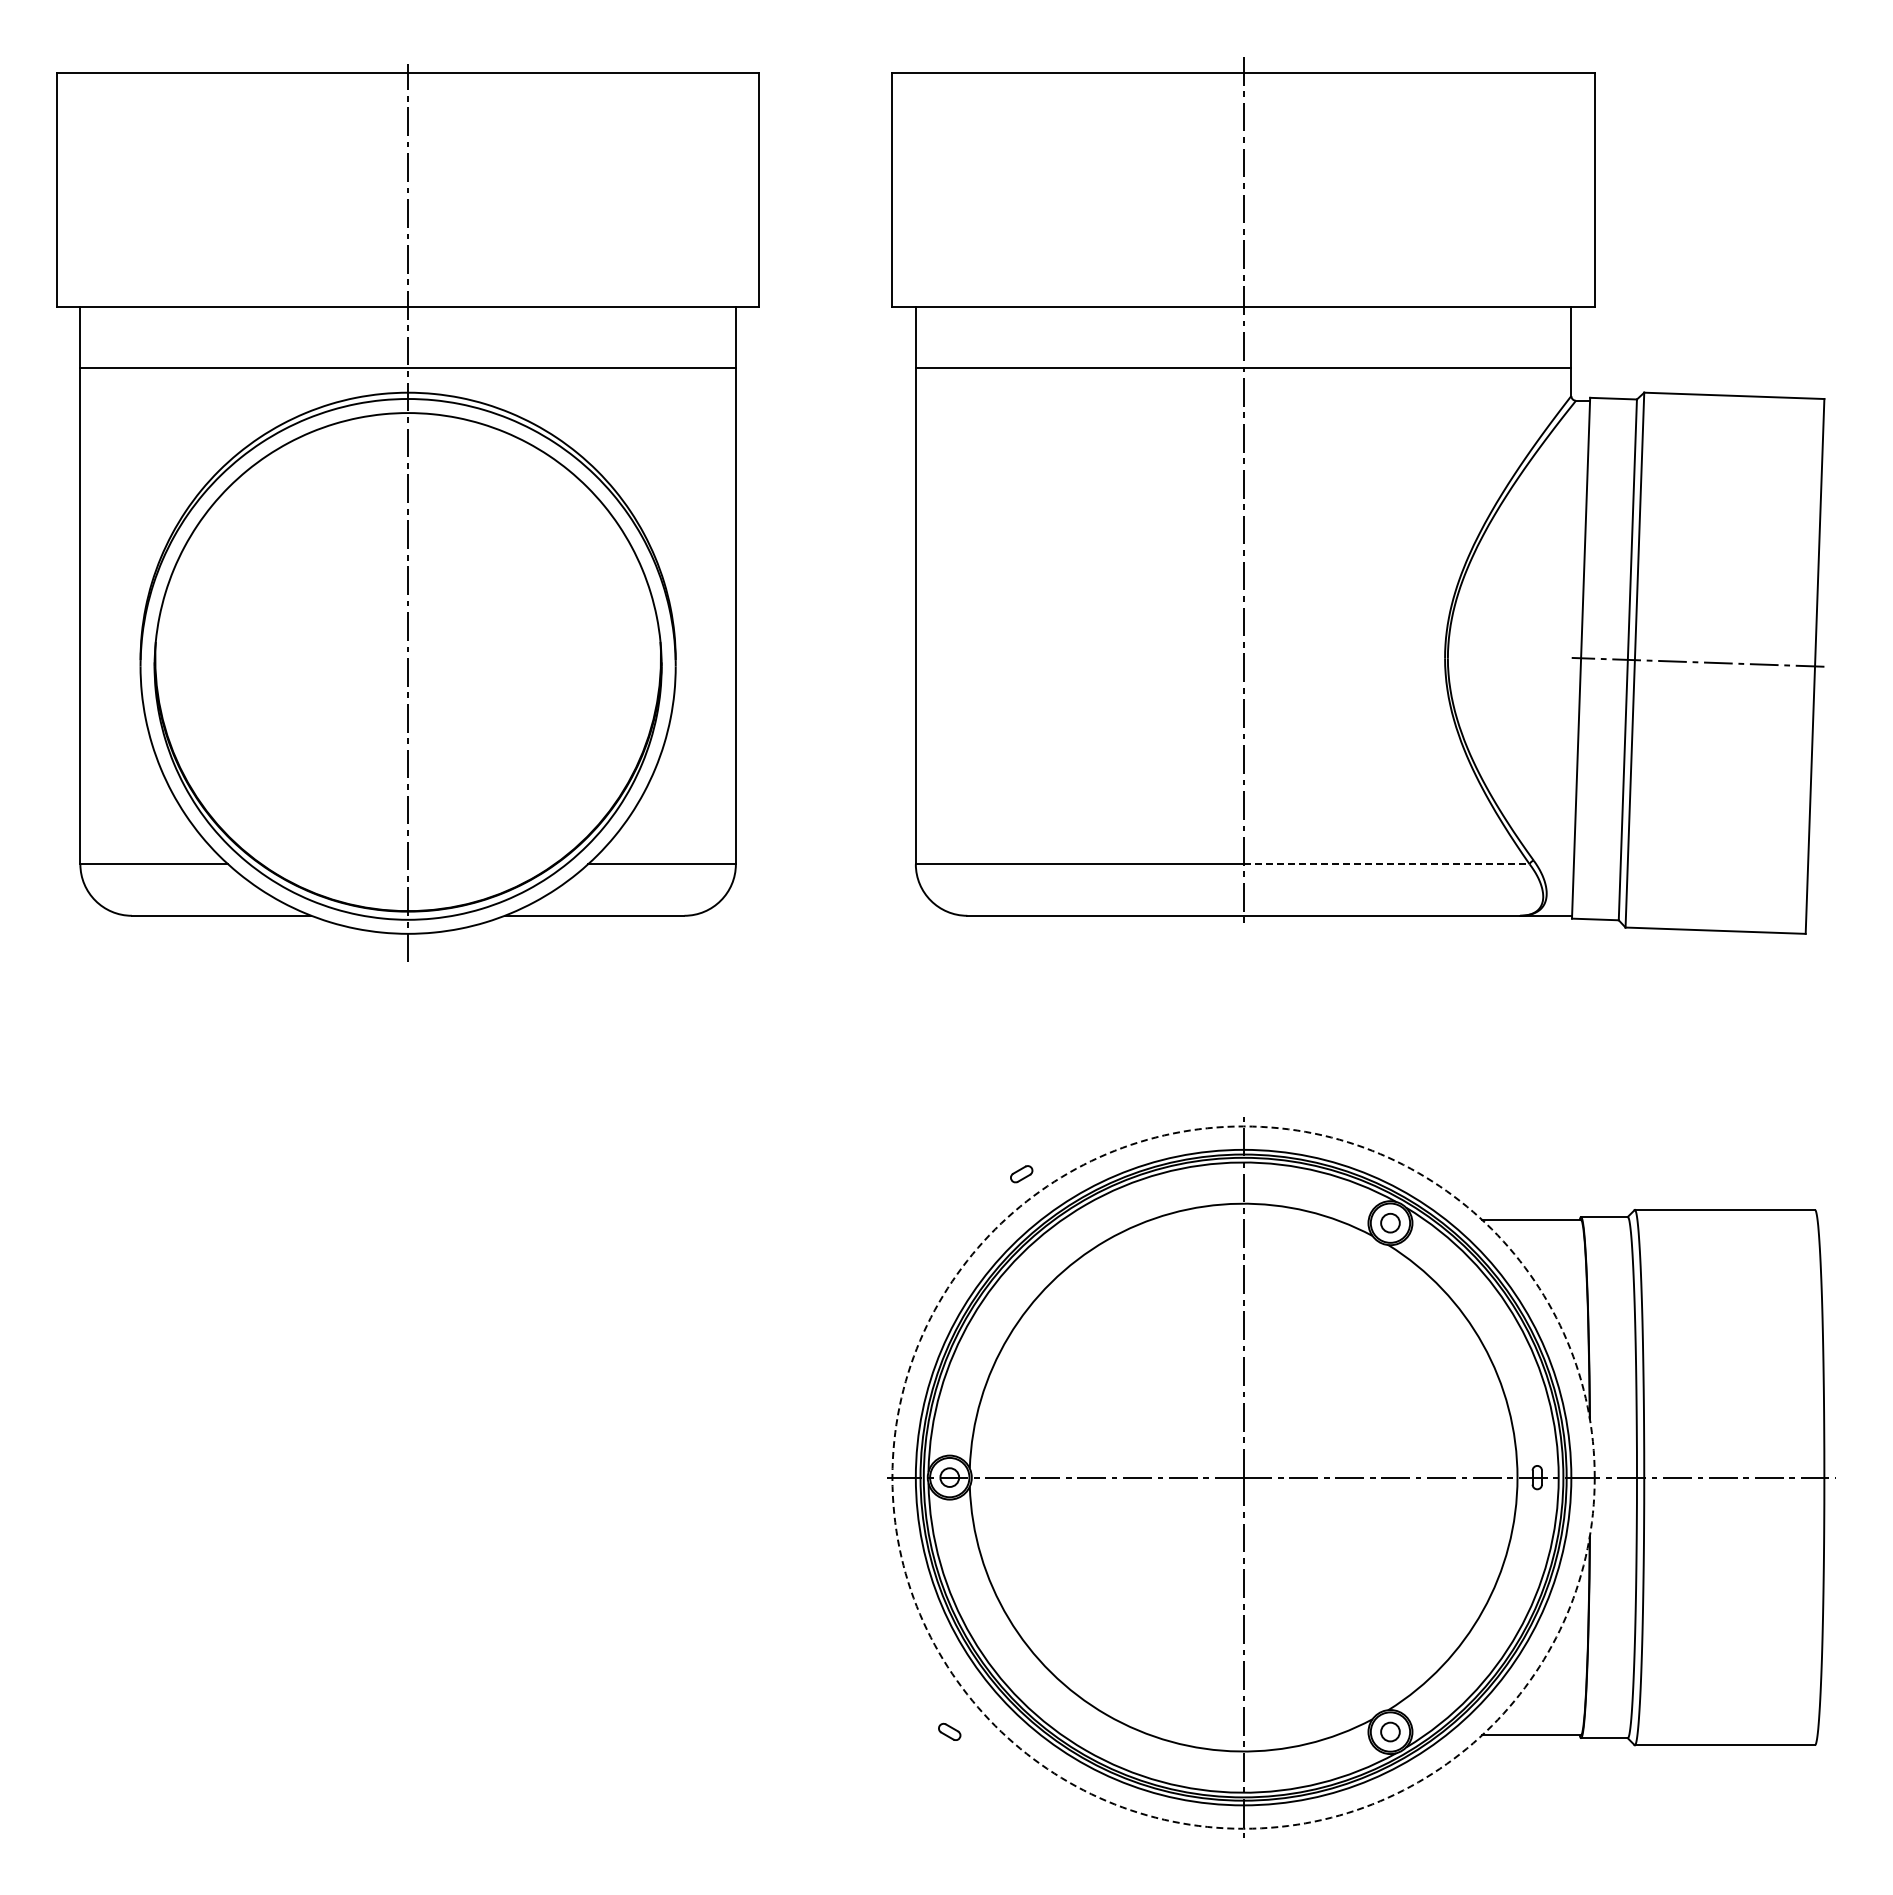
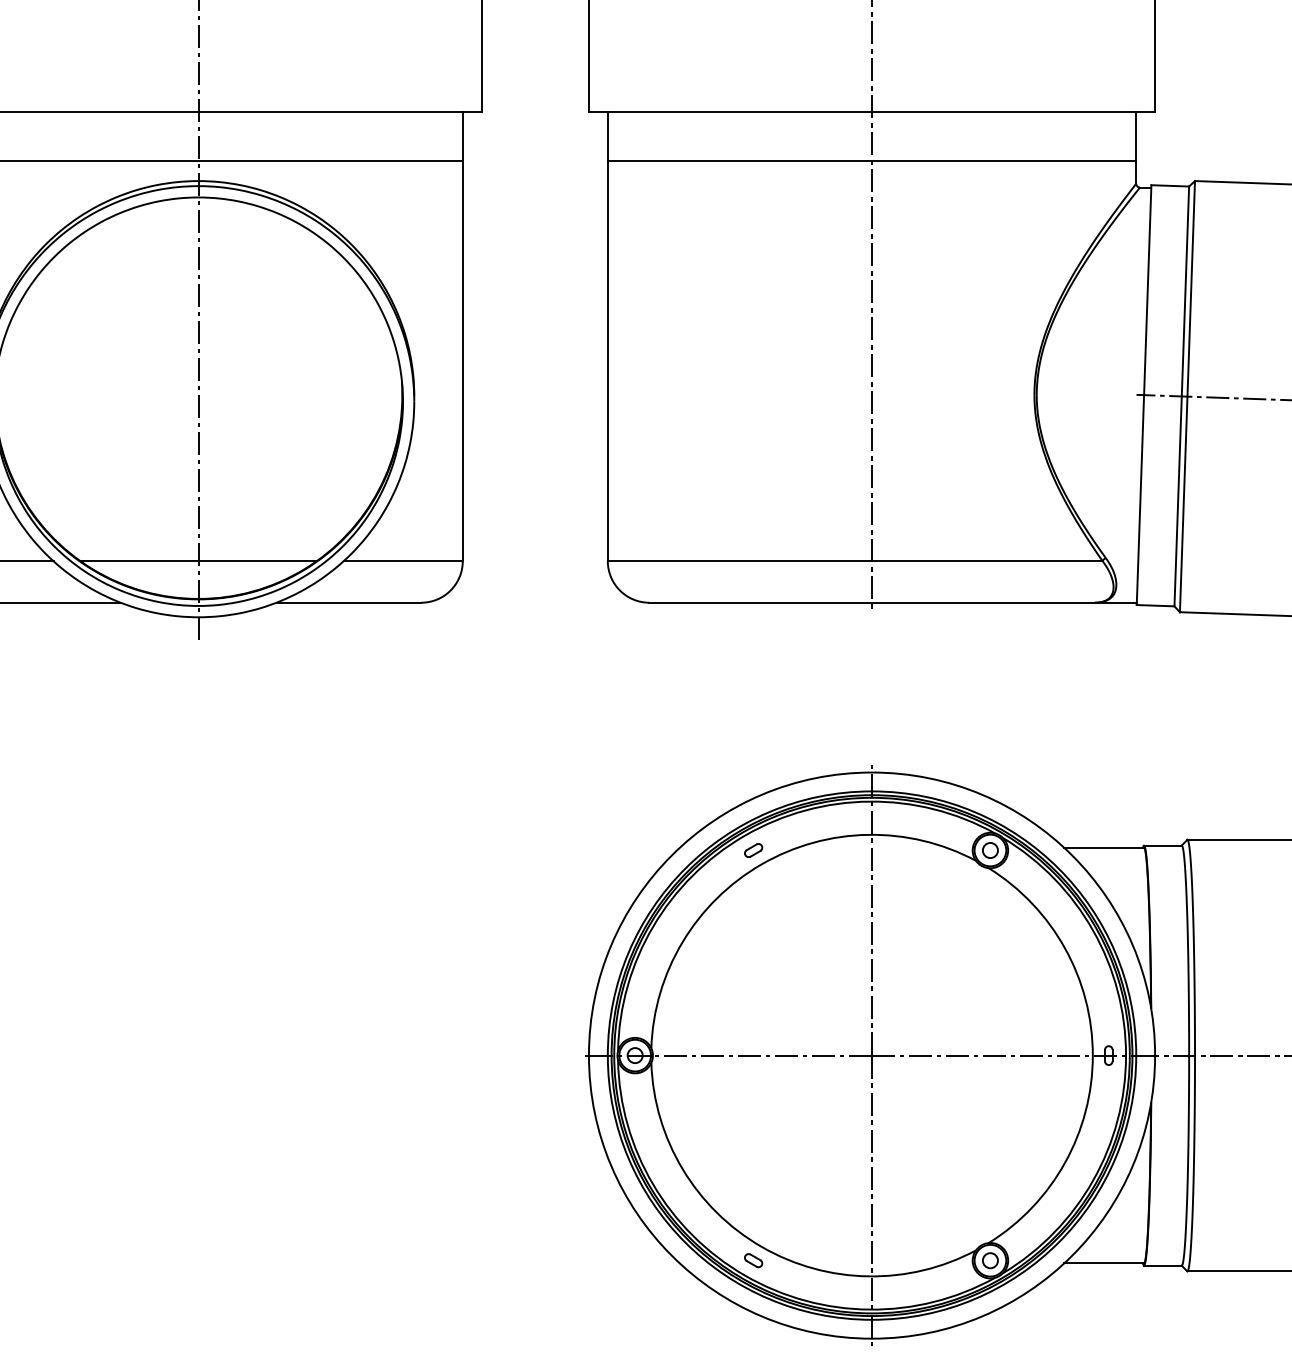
line: (407, 864) -> (198, 561), added
line: (1387, 864) -> (988, 561), dashed -> solid
part: (1021, 1174) -> (753, 850), moved
circle: (1243, 1477) -> (871, 1055), dashed -> solid
part: (949, 1731) -> (753, 1260), moved

